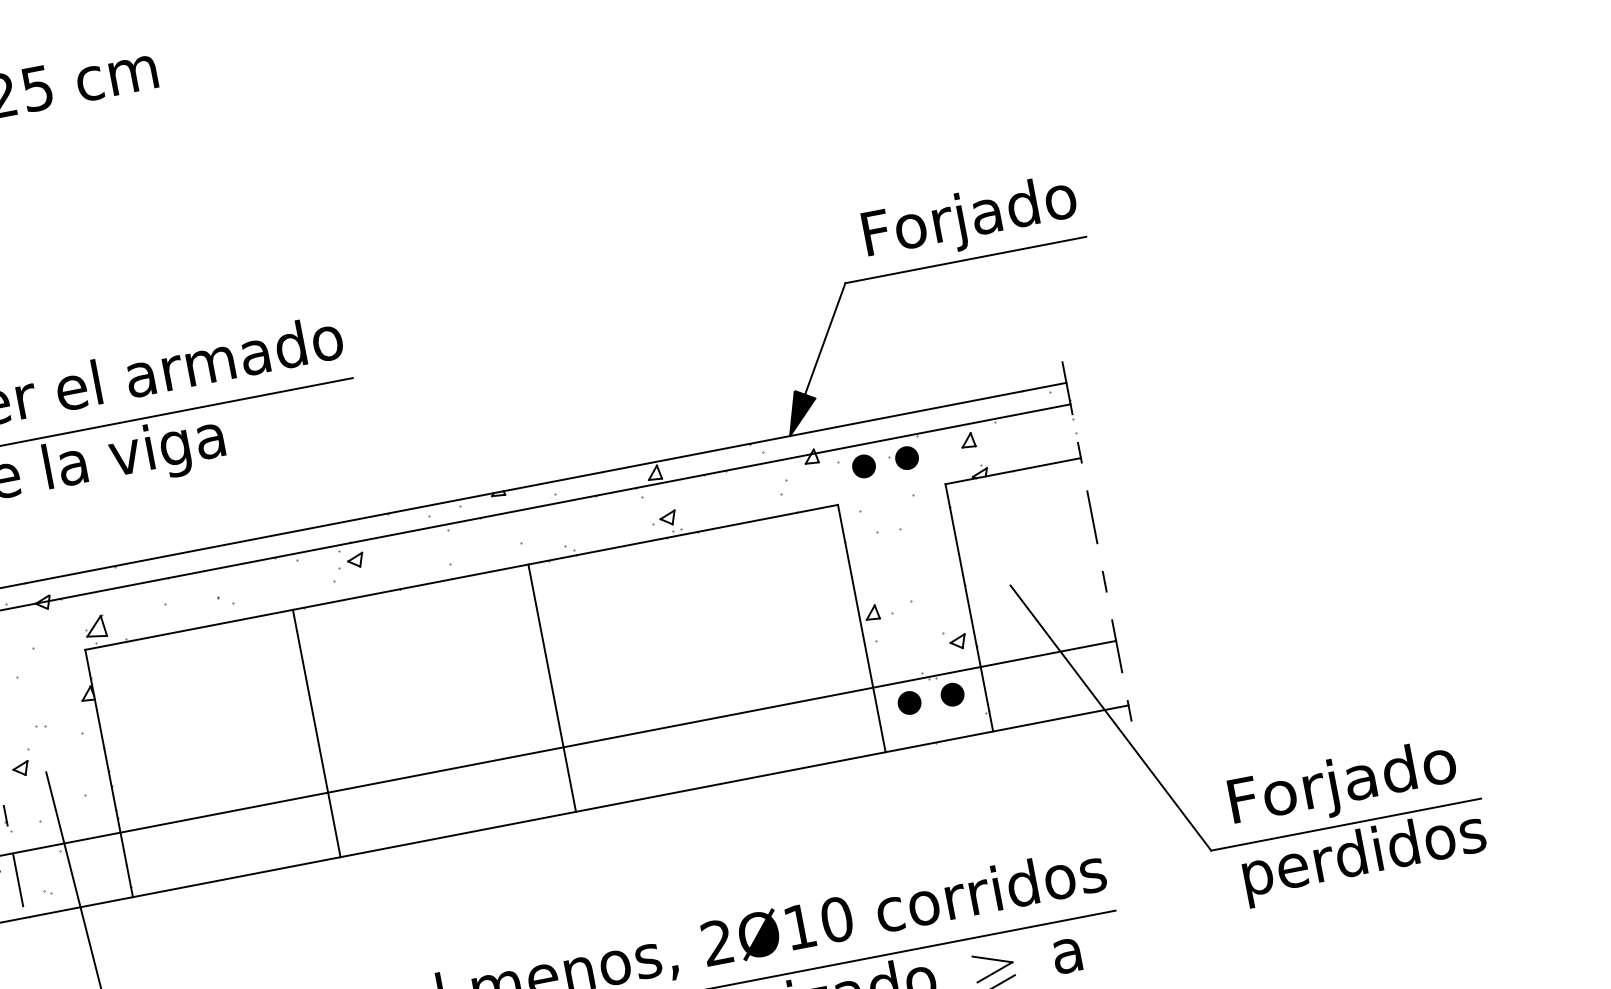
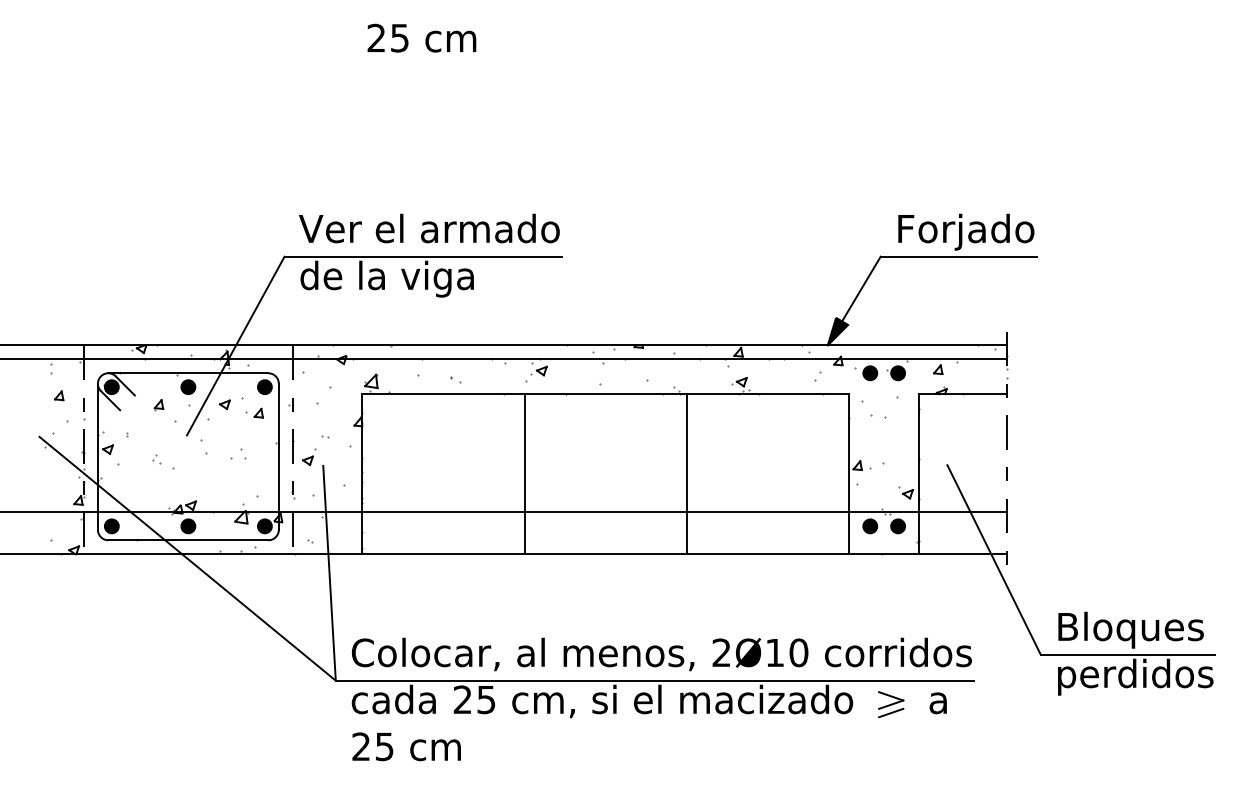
line: (552, 688) -> (687, 474), moved
line: (316, 734) -> (524, 474), moved
text: (1342, 784) -> (1130, 629), Forjado -> Bloques

